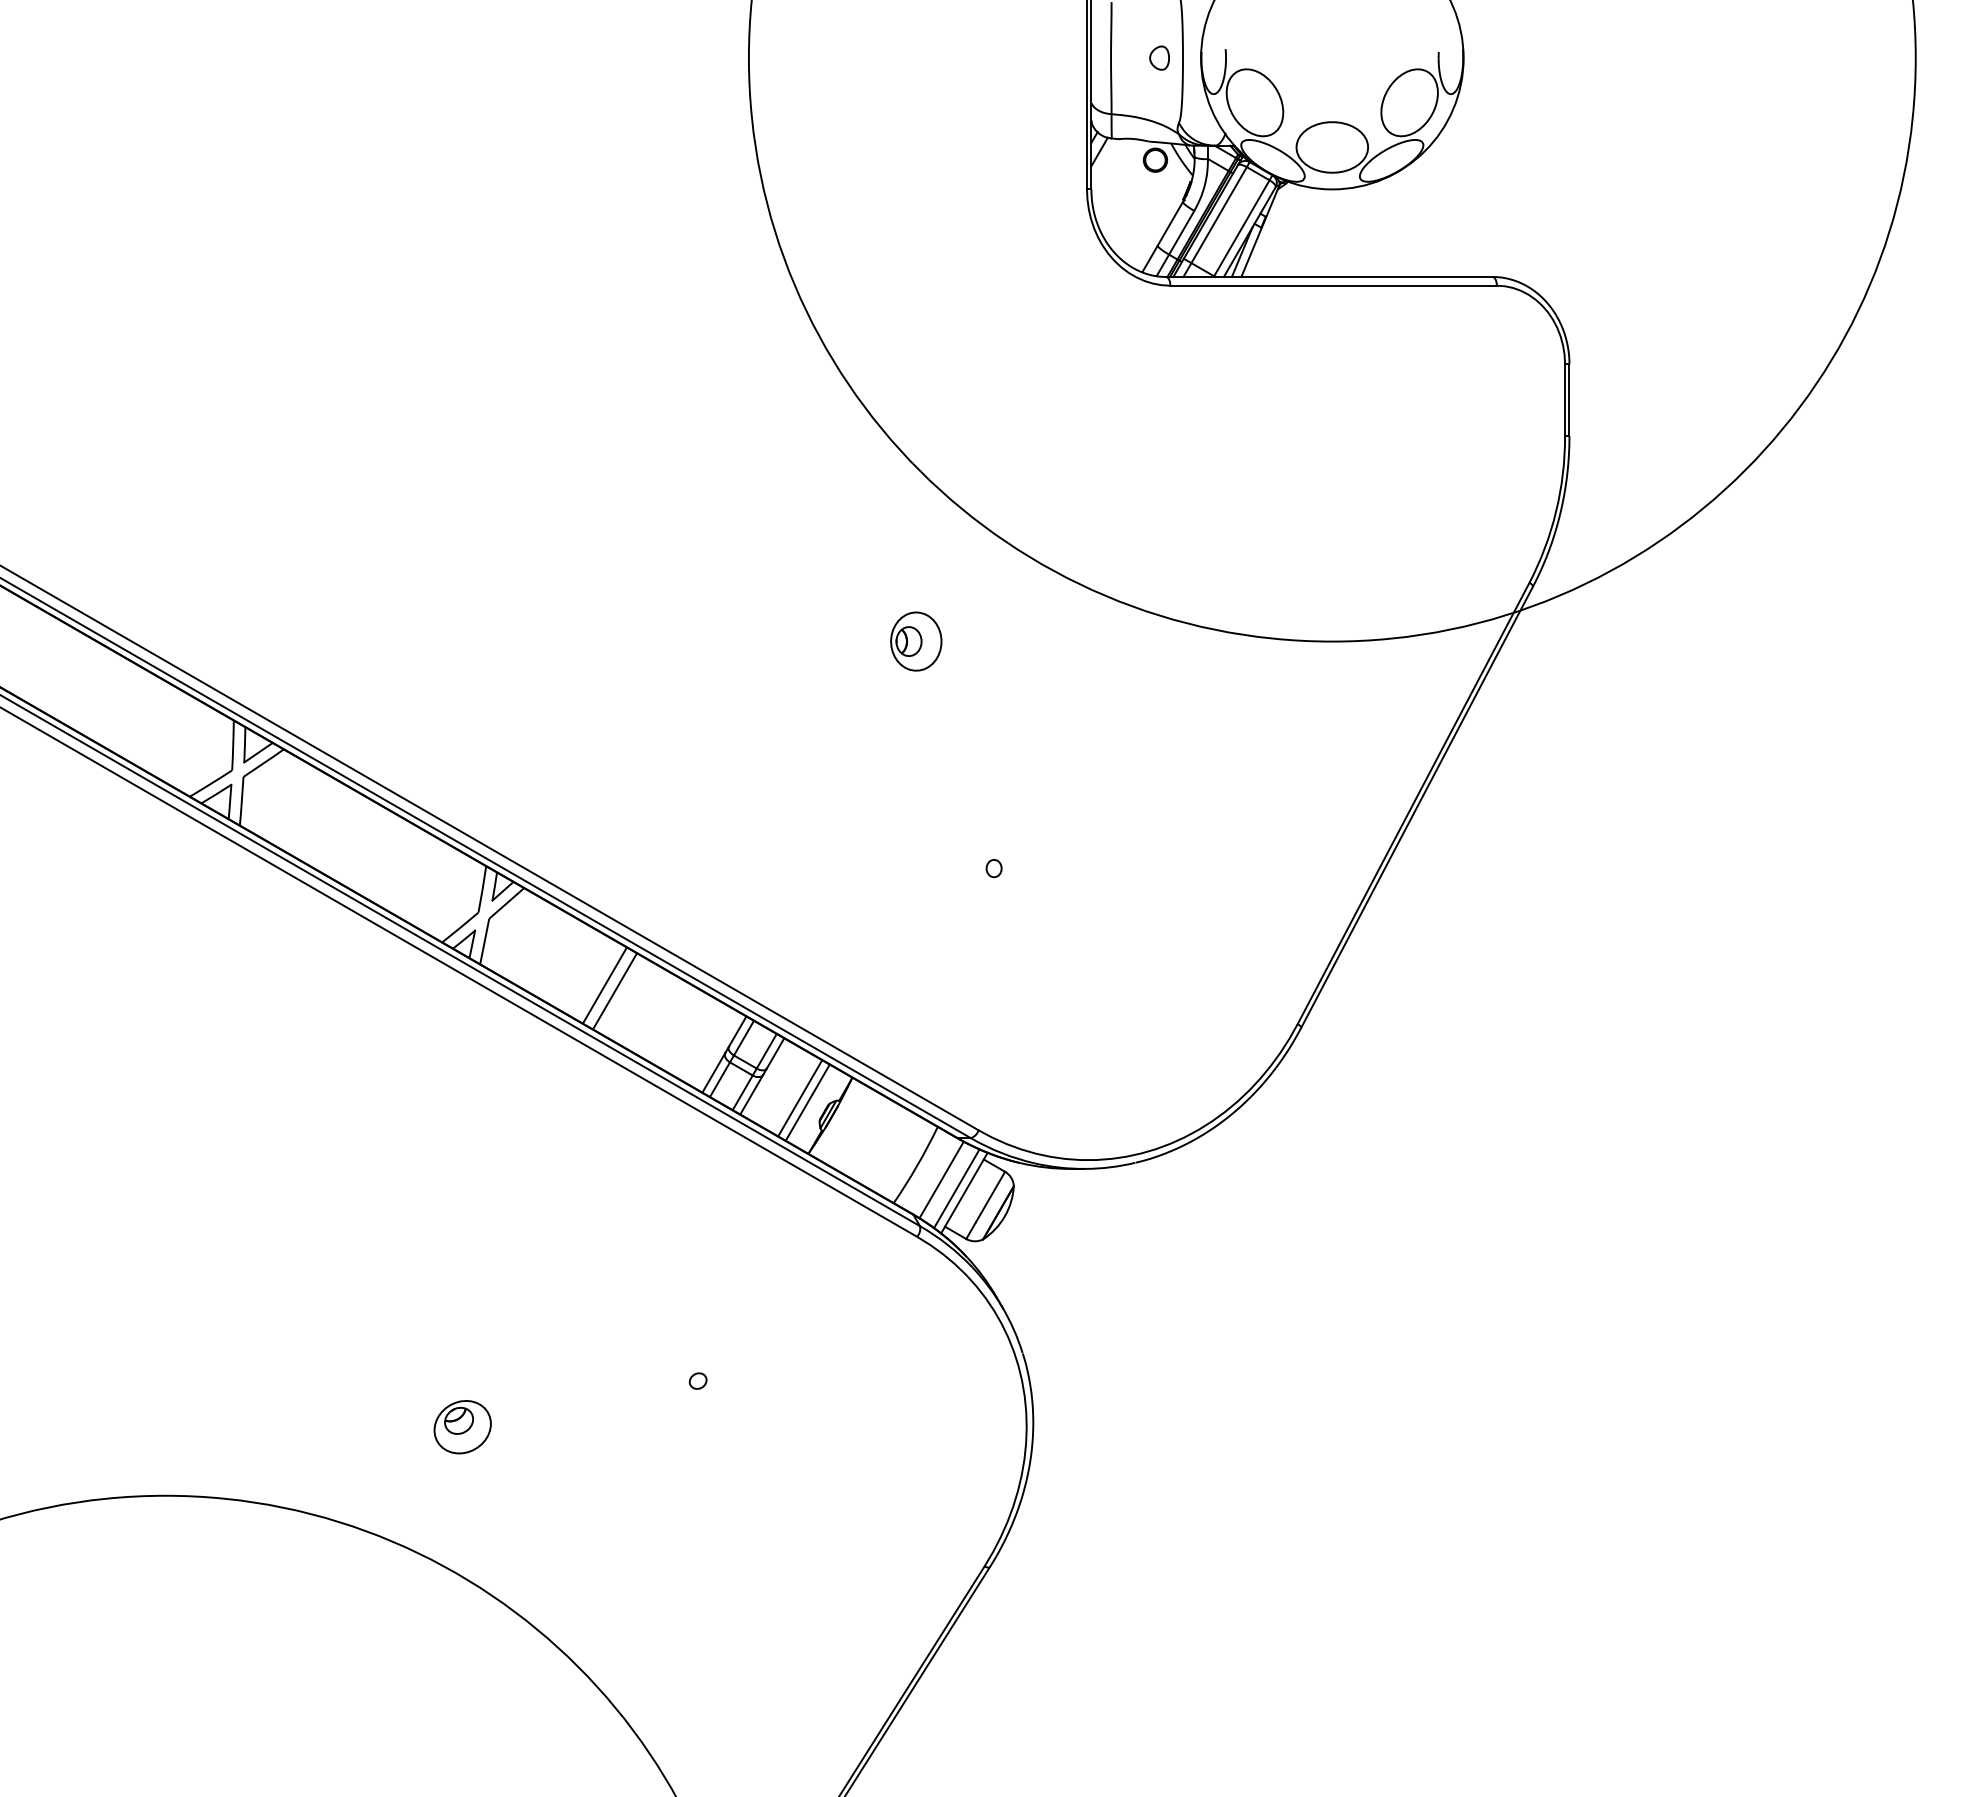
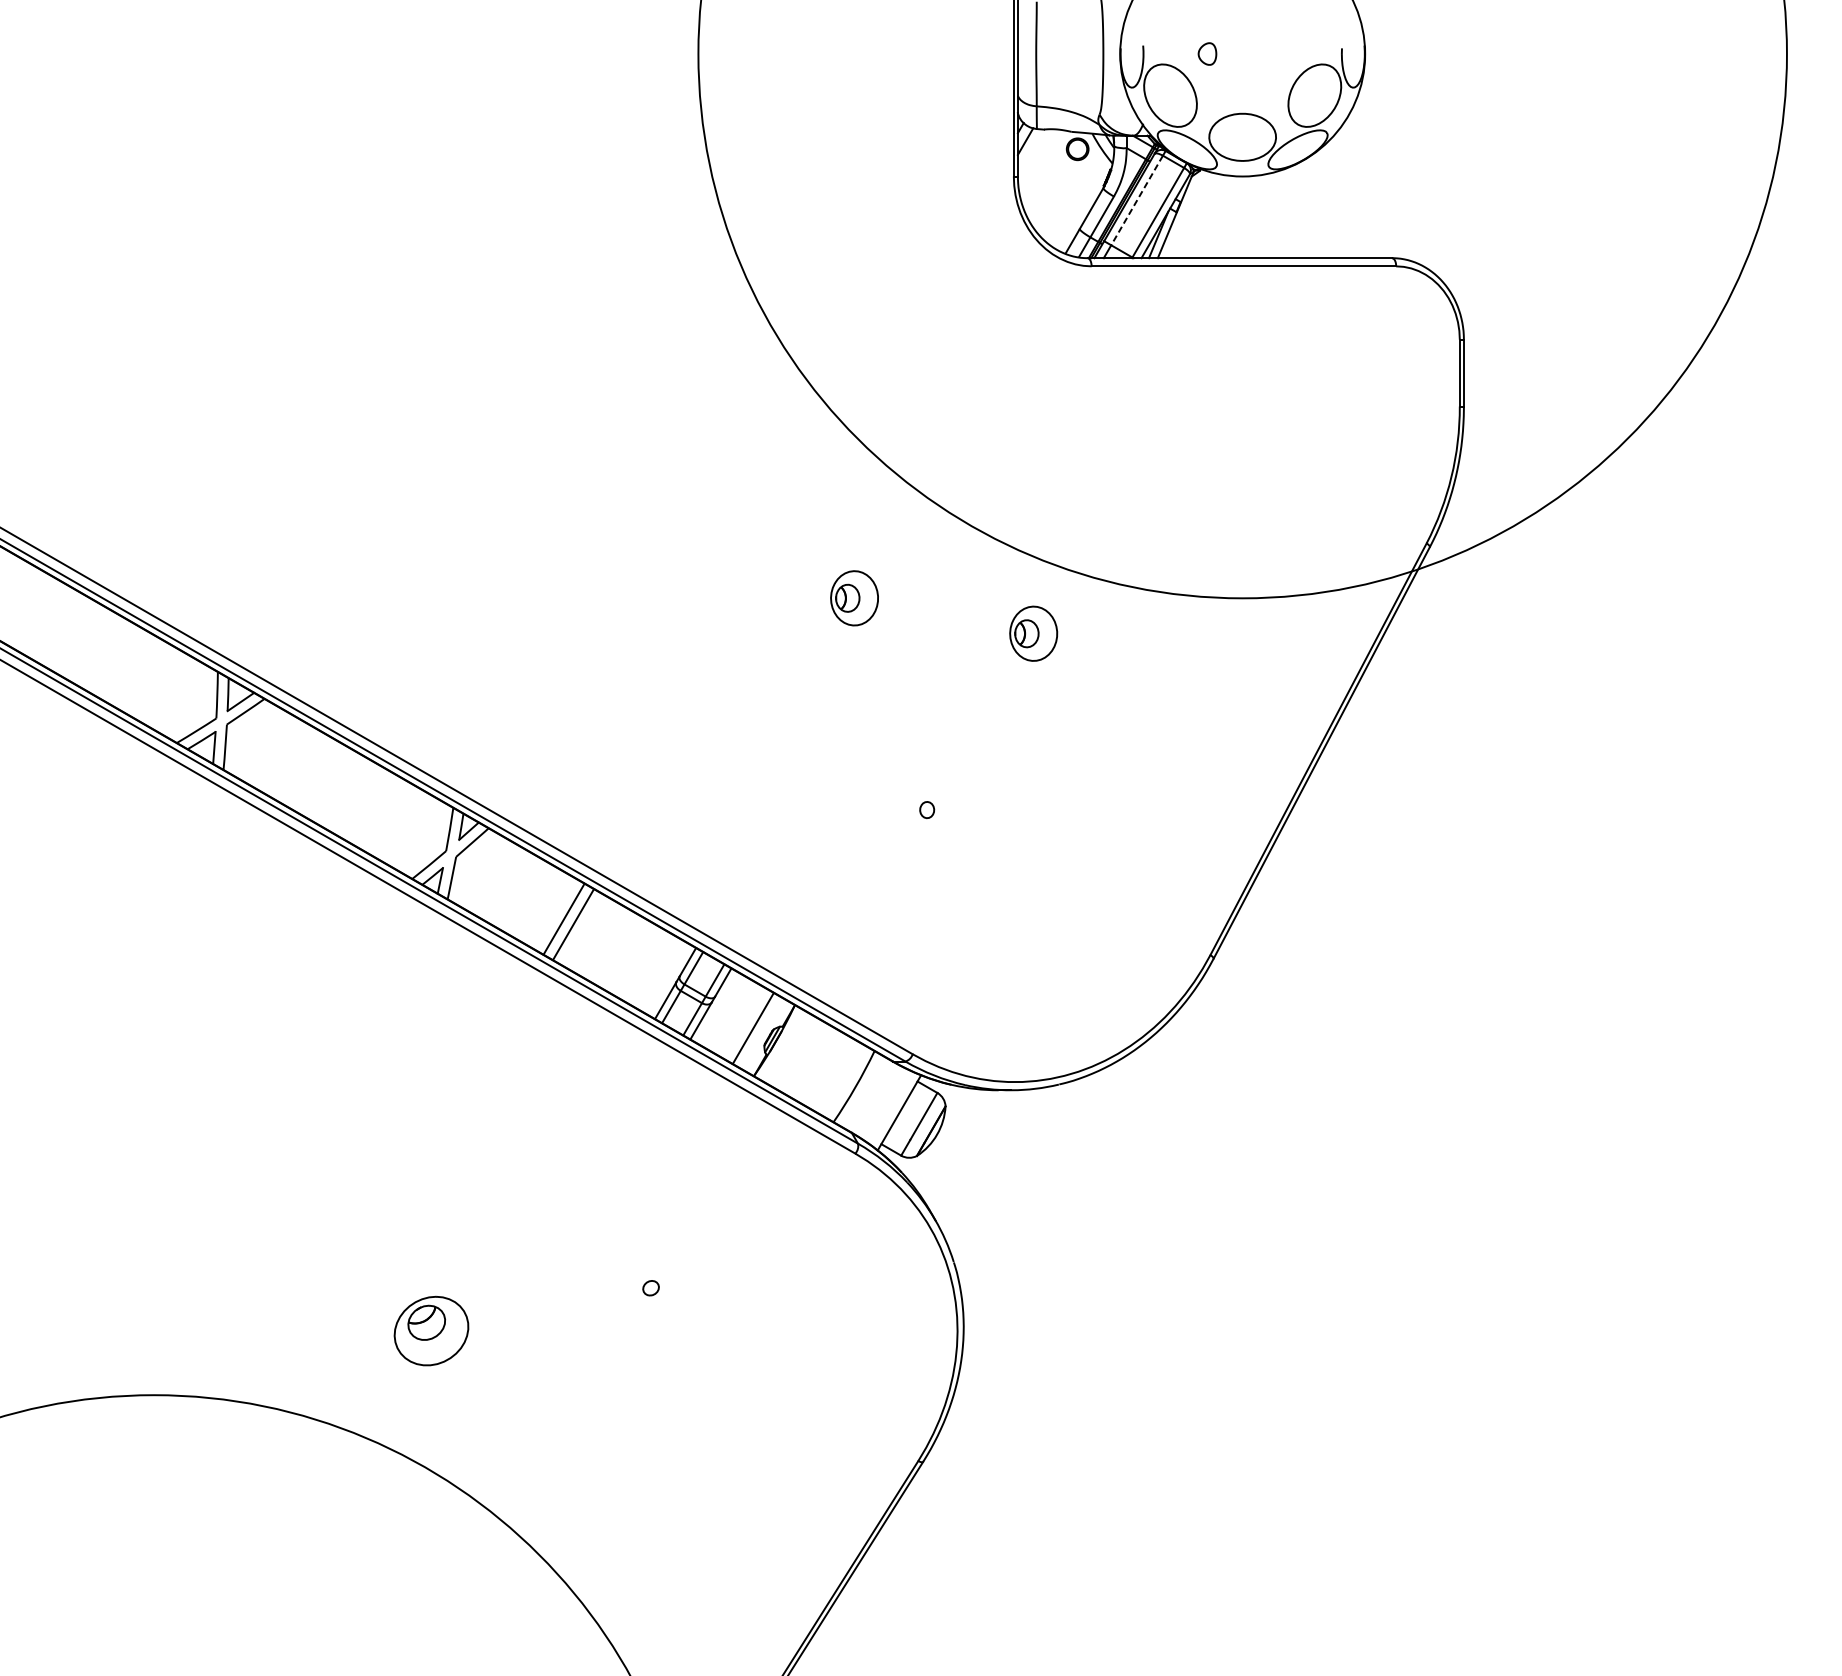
part: (1159, 57) -> (1207, 53), moved
line: (1218, 215) -> (1136, 200), solid -> dashed
part: (1108, 679) -> (1033, 633), added
line: (800, 1098) -> (746, 1024), removed
line: (941, 1179) -> (878, 1100), removed
line: (956, 1188) -> (892, 1108), removed
part: (462, 1427) -> (431, 1331), size x1.4

